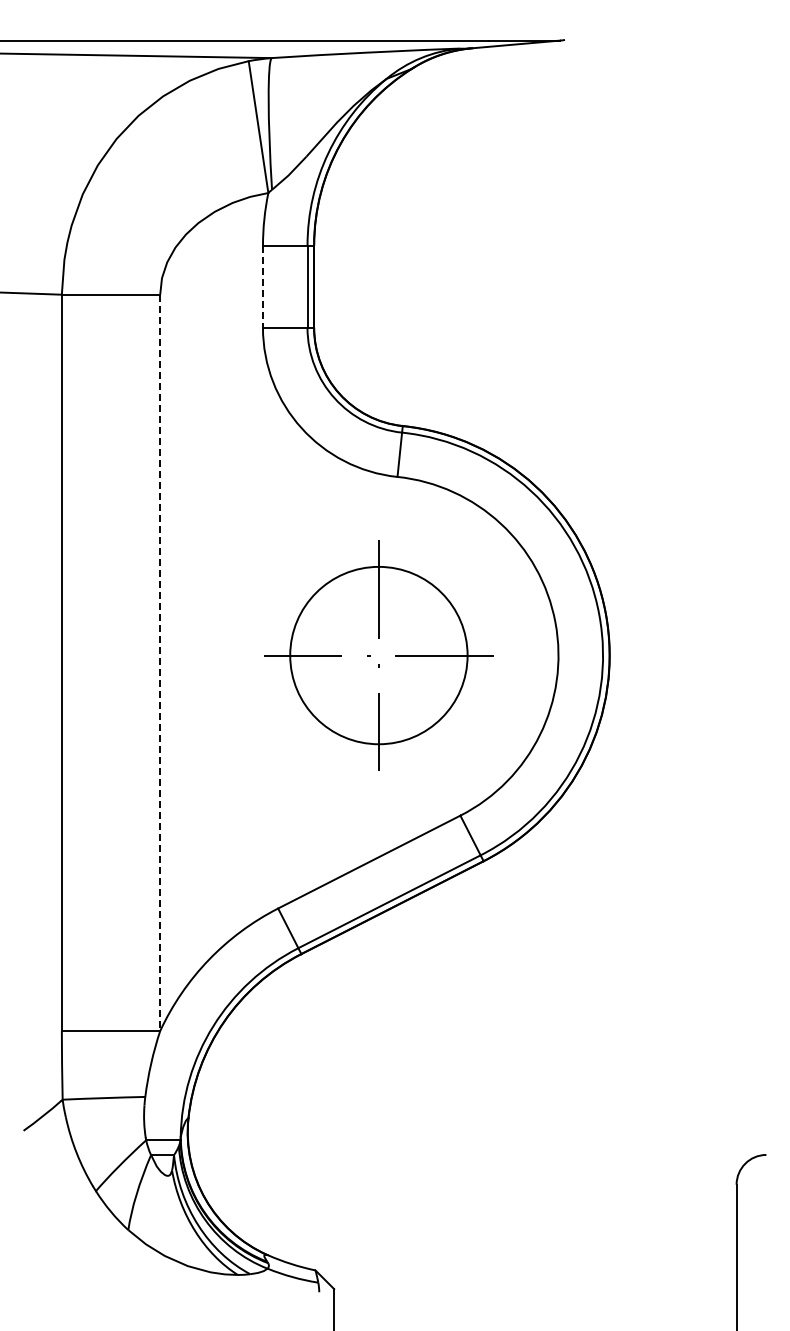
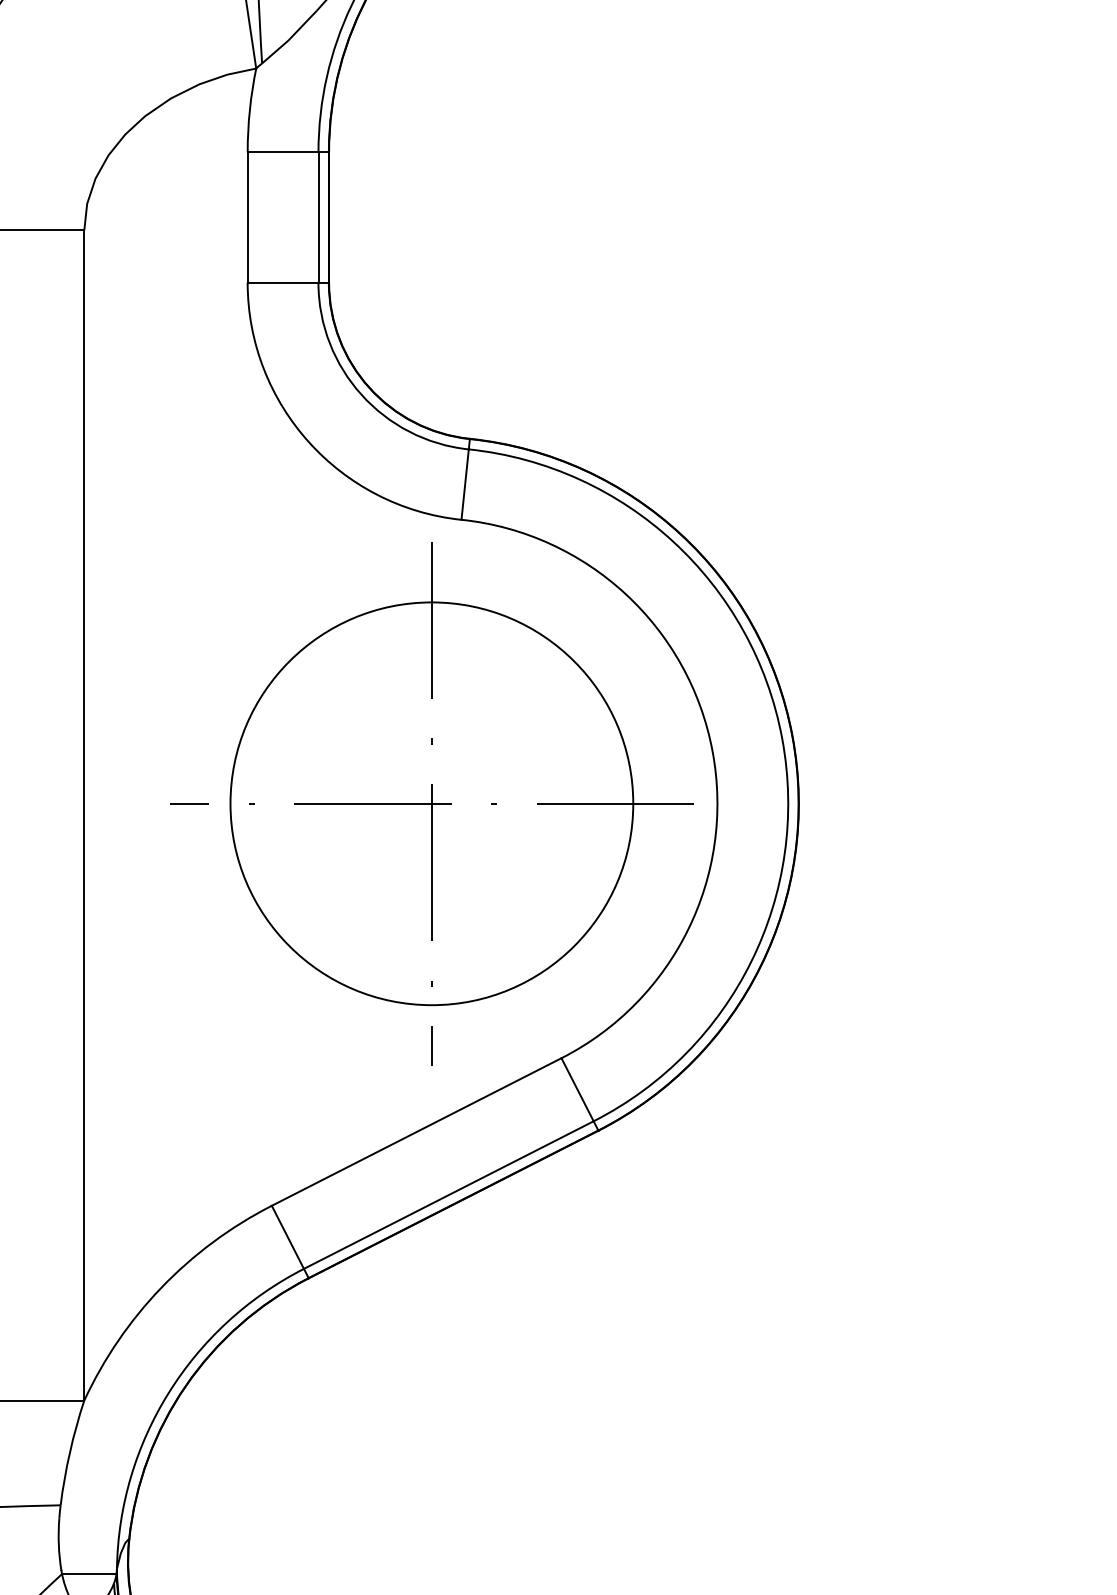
line: (262, 286) -> (246, 217), dashed -> solid
part: (378, 655) -> (431, 803), size x1.43
line: (160, 663) -> (84, 816), dashed -> solid

